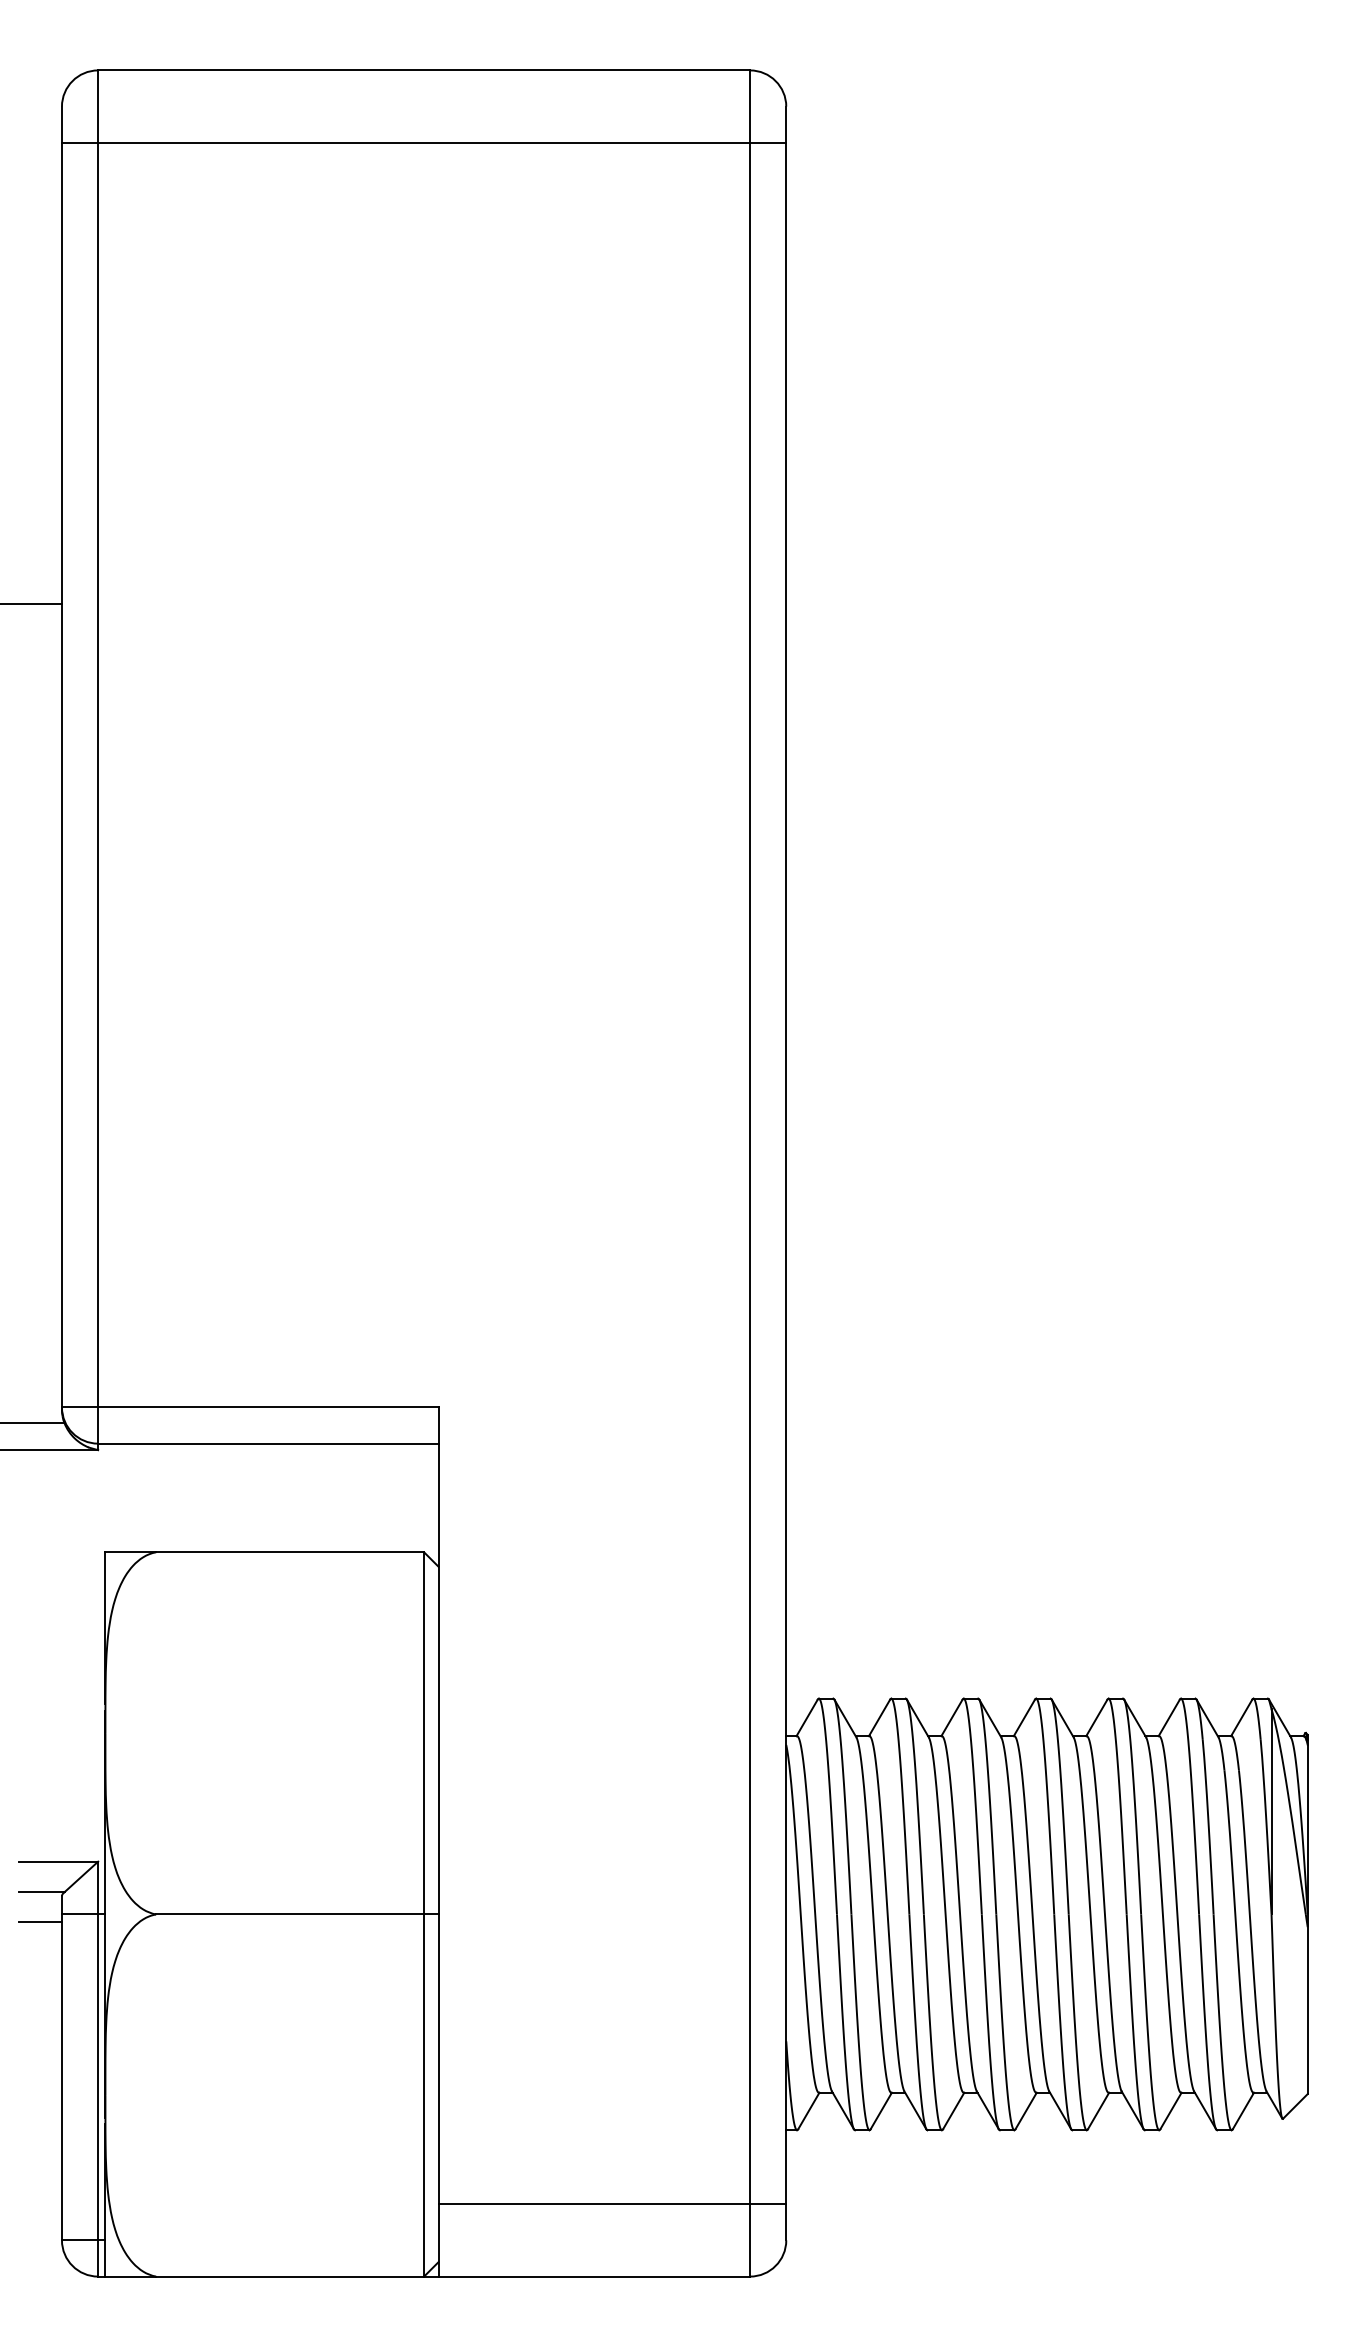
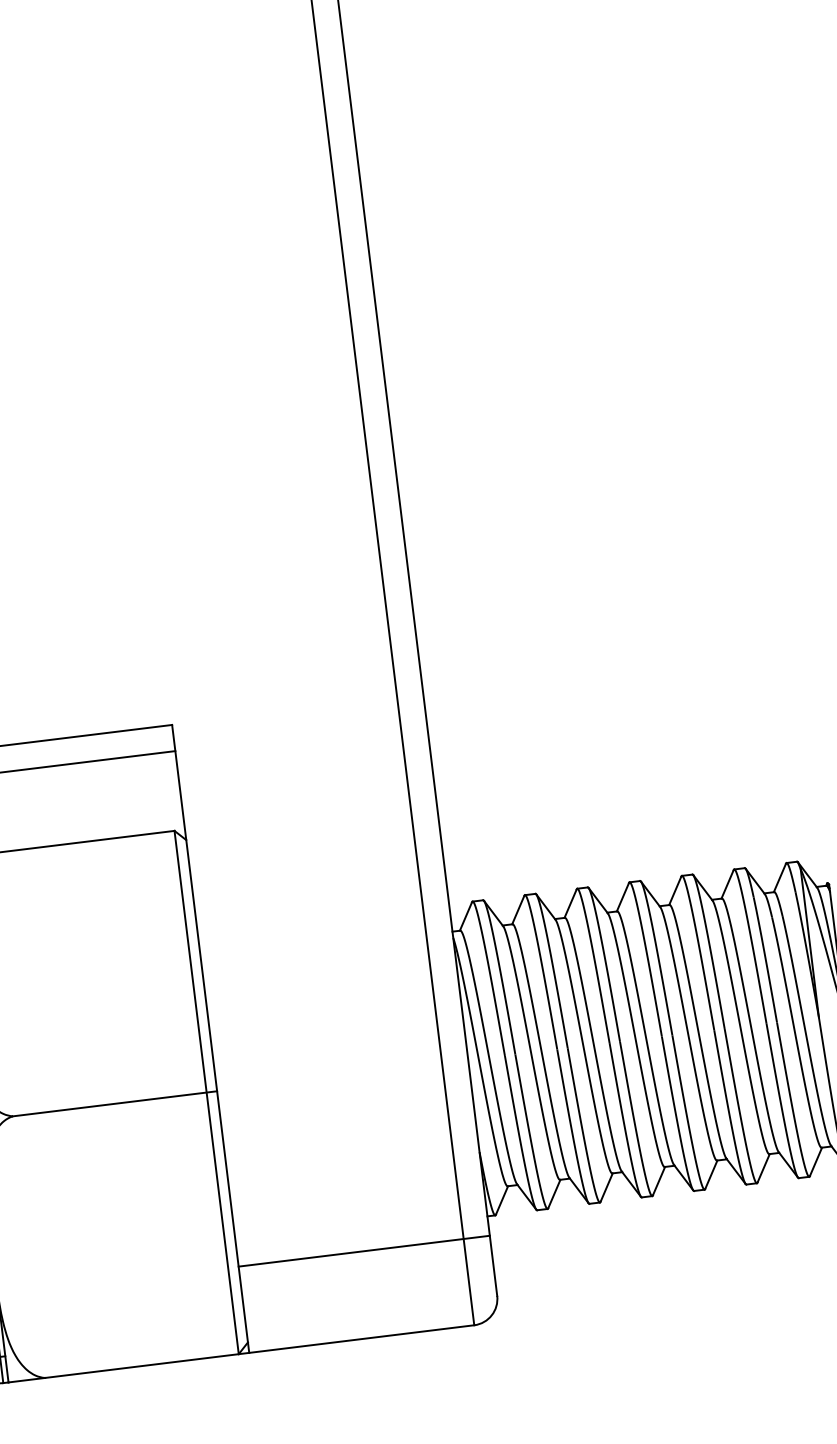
line: (612, 2204) -> (364, 1251), moved

